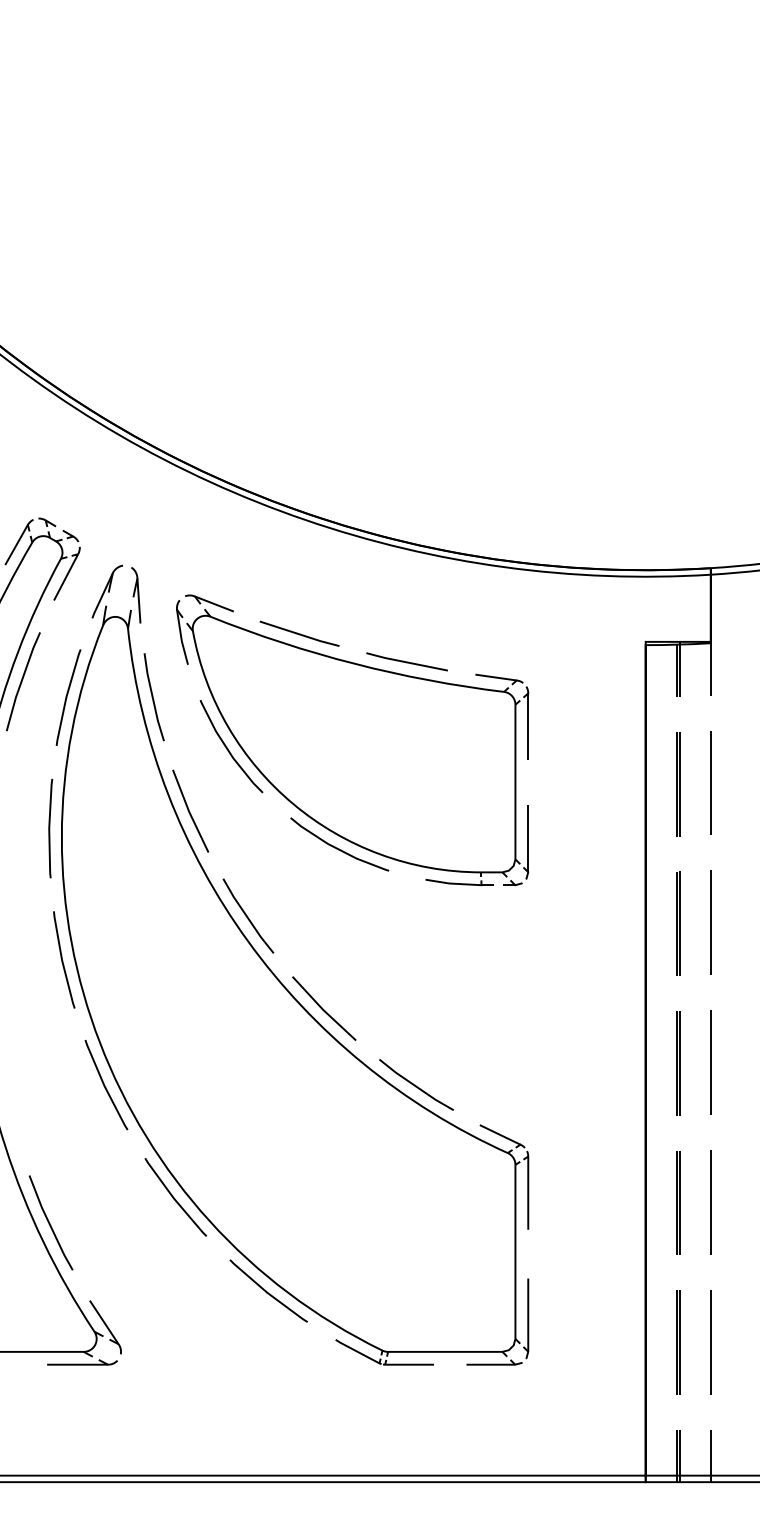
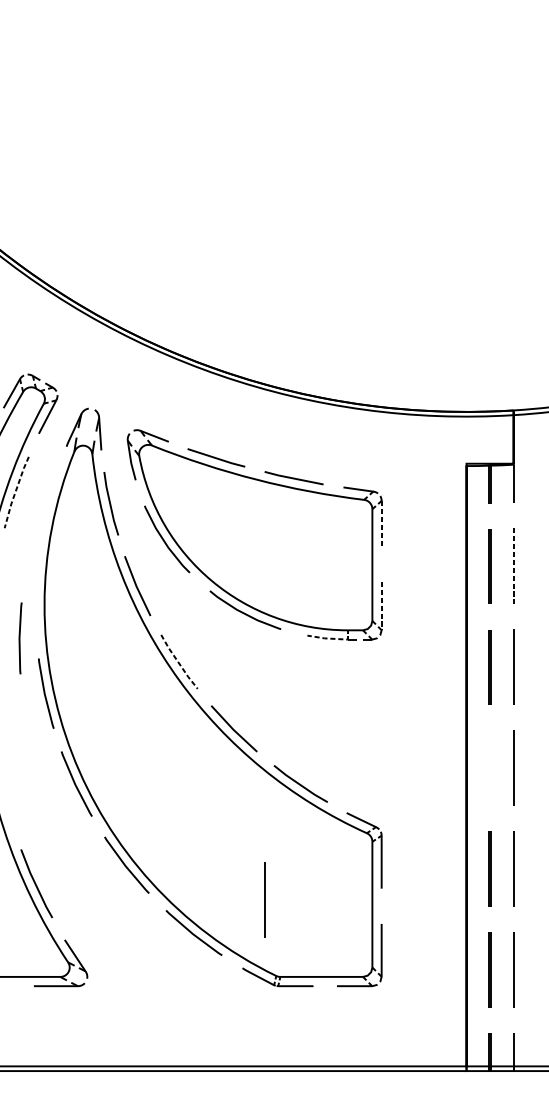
line: (21, 680) -> (15, 491), solid -> dashed
line: (67, 697) -> (48, 503), removed
line: (528, 726) -> (381, 524), solid -> dashed
line: (710, 783) -> (513, 566), solid -> dashed
line: (50, 828) -> (20, 638), moved
line: (528, 838) -> (381, 605), solid -> dashed
line: (455, 883) -> (329, 638), solid -> dashed
line: (247, 917) -> (178, 662), solid -> dashed
line: (677, 1063) -> (489, 768), removed
line: (366, 1245) -> (264, 900), added

